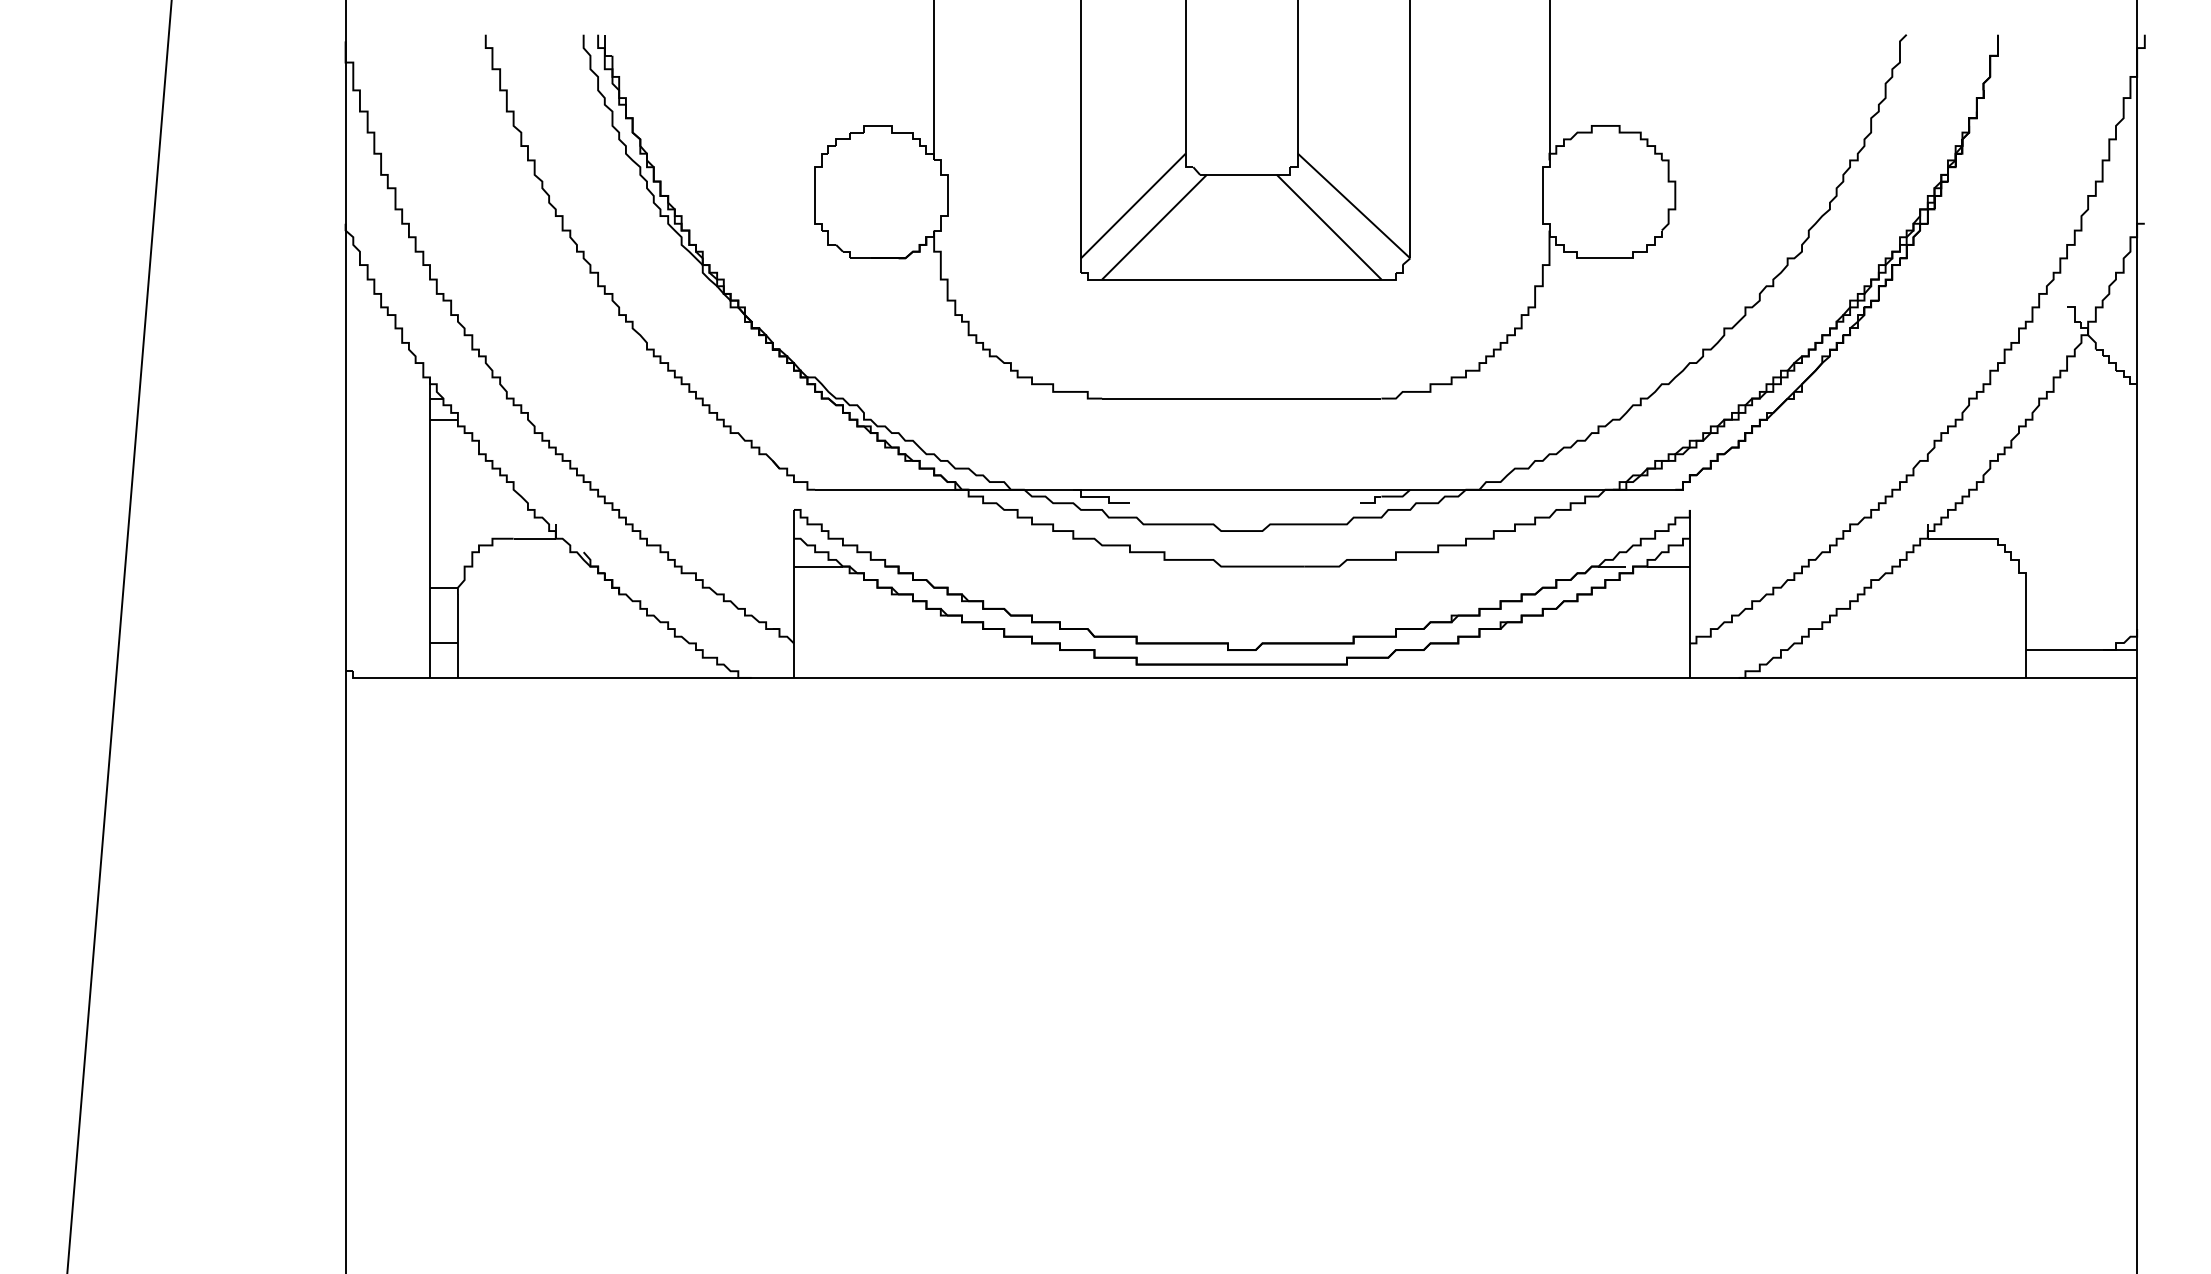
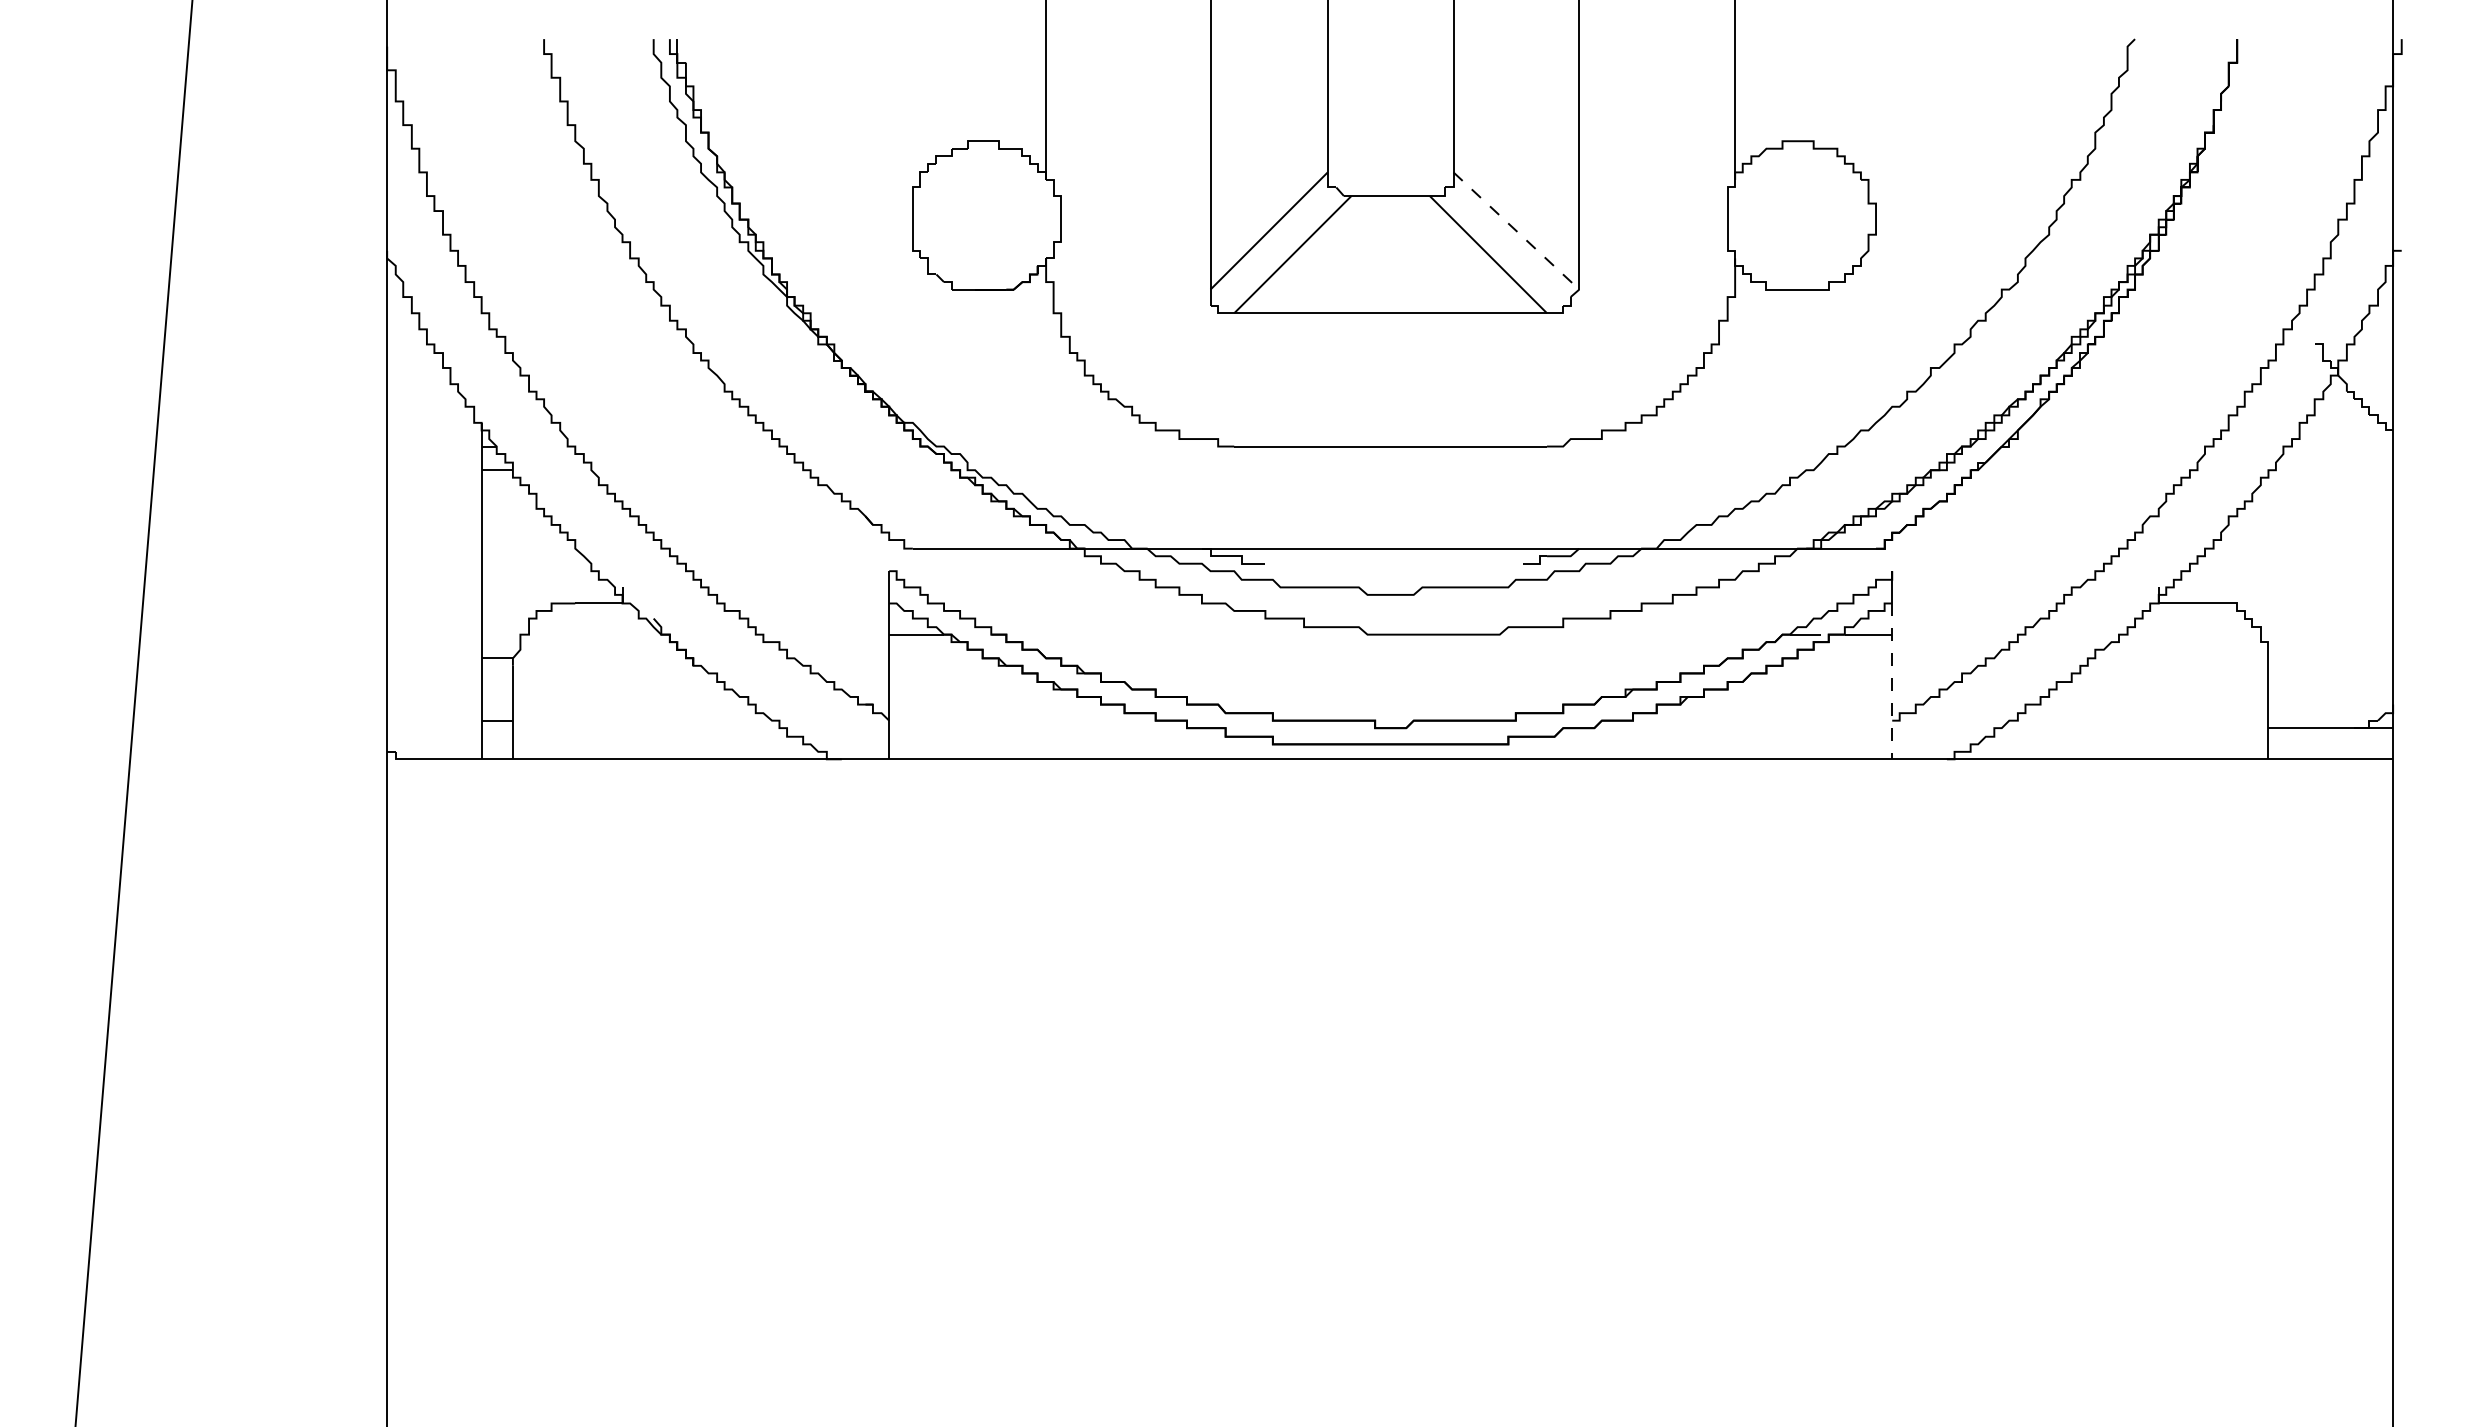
line: (1354, 205) -> (1516, 230), solid -> dashed
line: (1690, 608) -> (1892, 681), solid -> dashed

